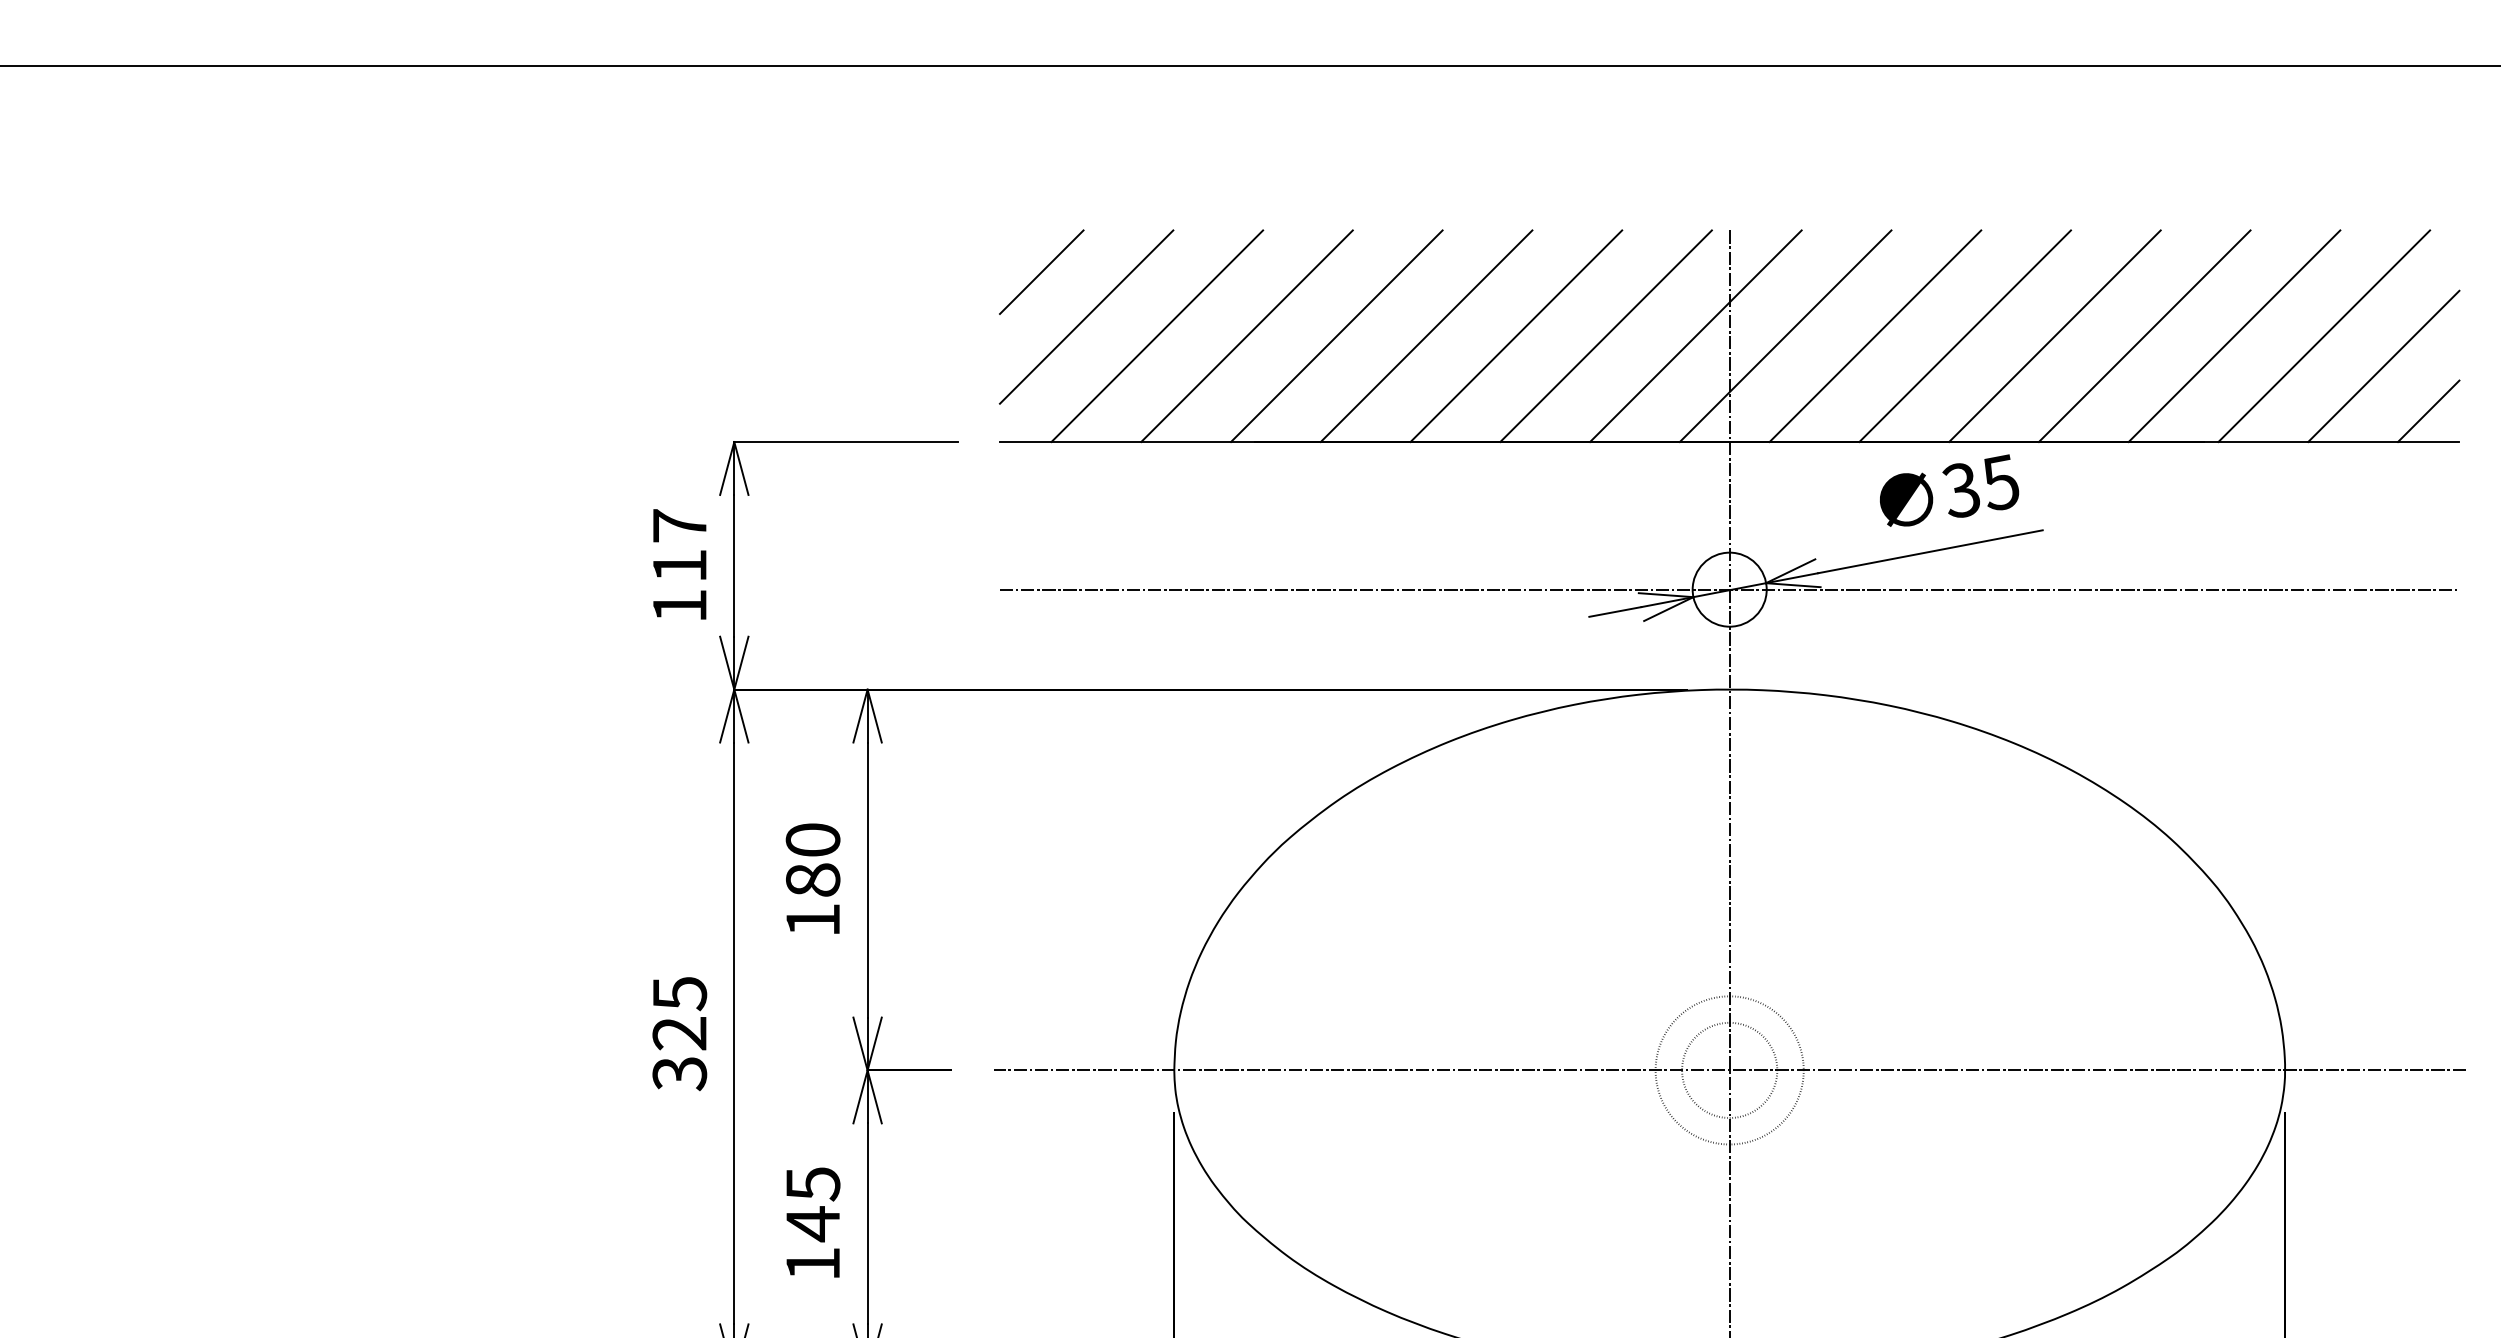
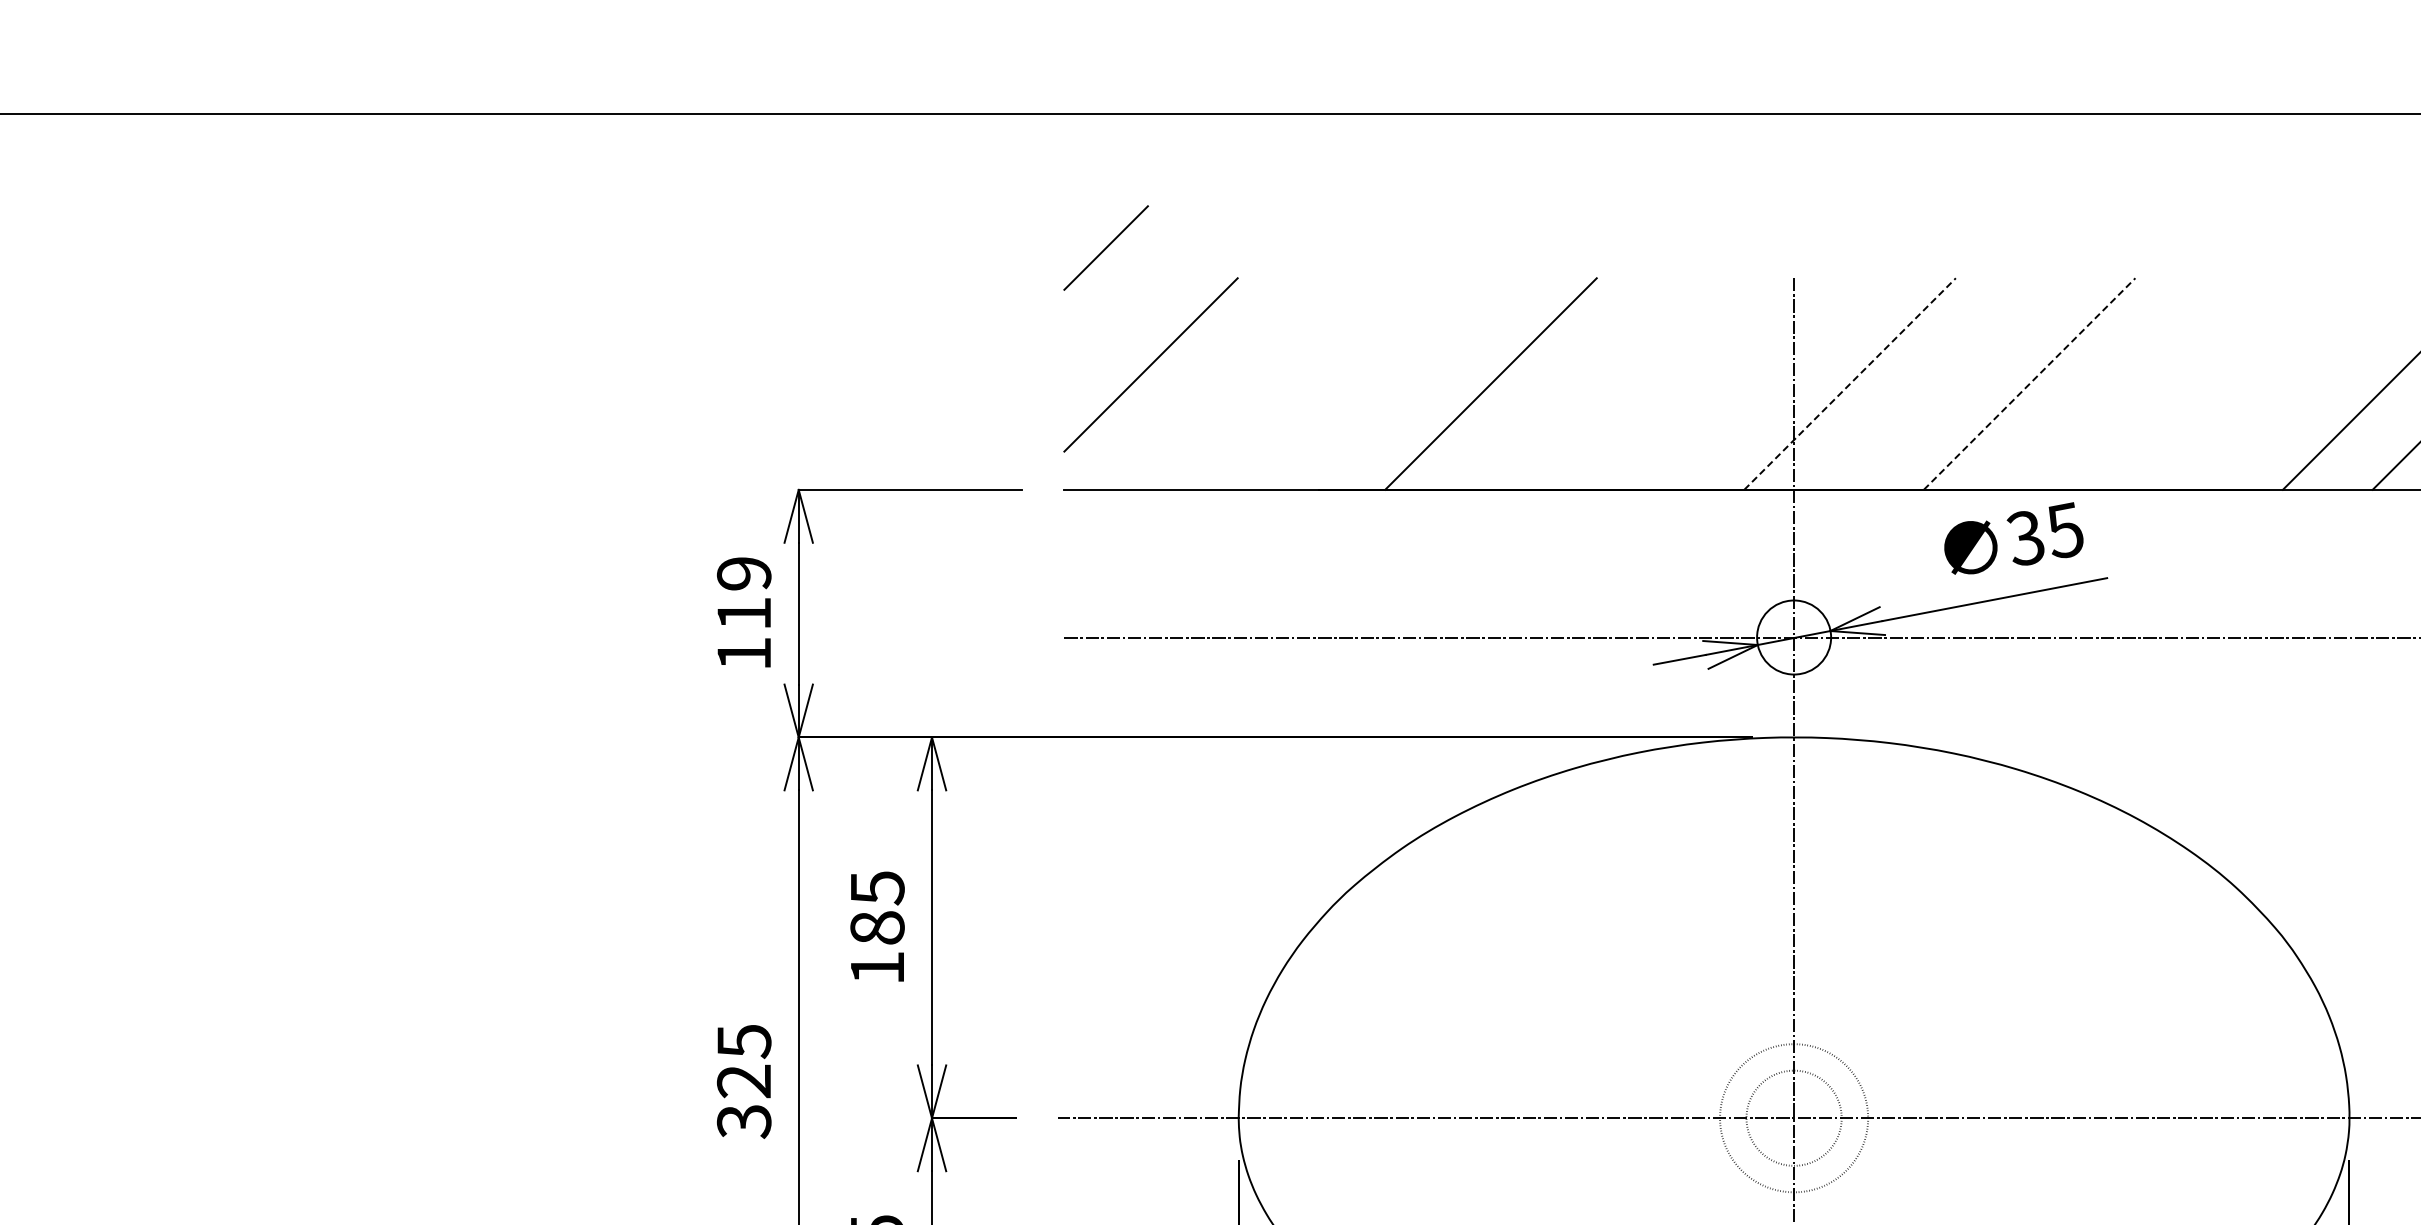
line: (1041, 271) -> (1105, 247), moved
line: (1157, 336) -> (1221, 384), removed
line: (1246, 336) -> (1310, 384), removed
line: (1336, 336) -> (1400, 384), removed
line: (1516, 336) -> (1580, 384), removed
line: (1605, 336) -> (1669, 384), removed
line: (1695, 336) -> (1759, 384), removed
line: (1785, 336) -> (1849, 384), solid -> dashed
line: (1875, 336) -> (1939, 384), removed
line: (1965, 336) -> (2029, 384), solid -> dashed
line: (2054, 336) -> (2118, 384), removed
line: (2144, 336) -> (2208, 384), removed
line: (2234, 336) -> (2298, 384), removed
text: (679, 525) -> (743, 573), 117 -> 119
text: (812, 840) -> (876, 888), 180 -> 185

